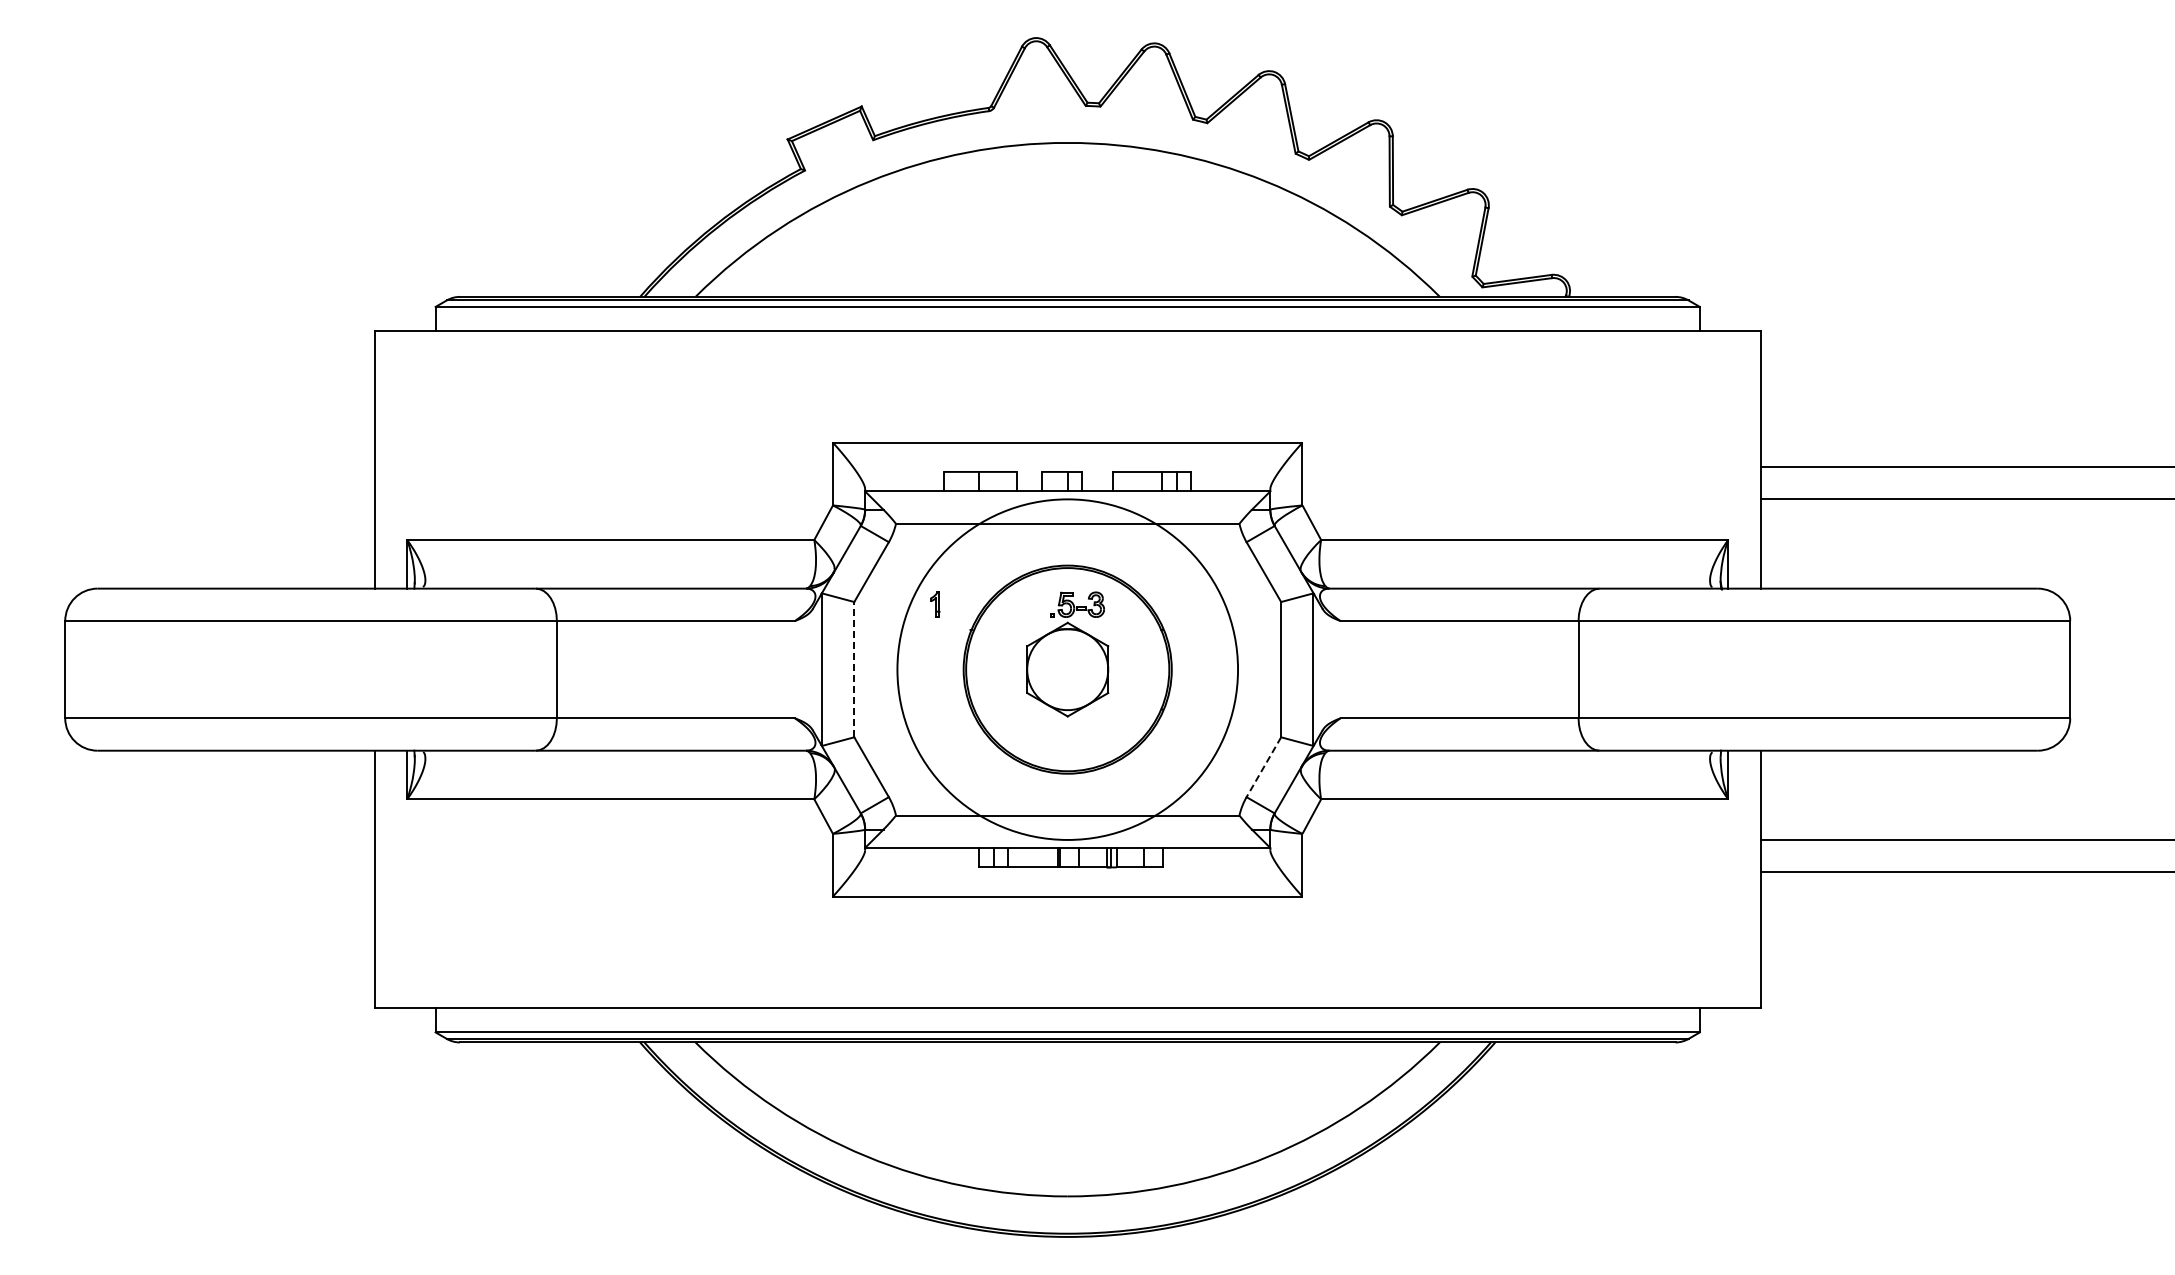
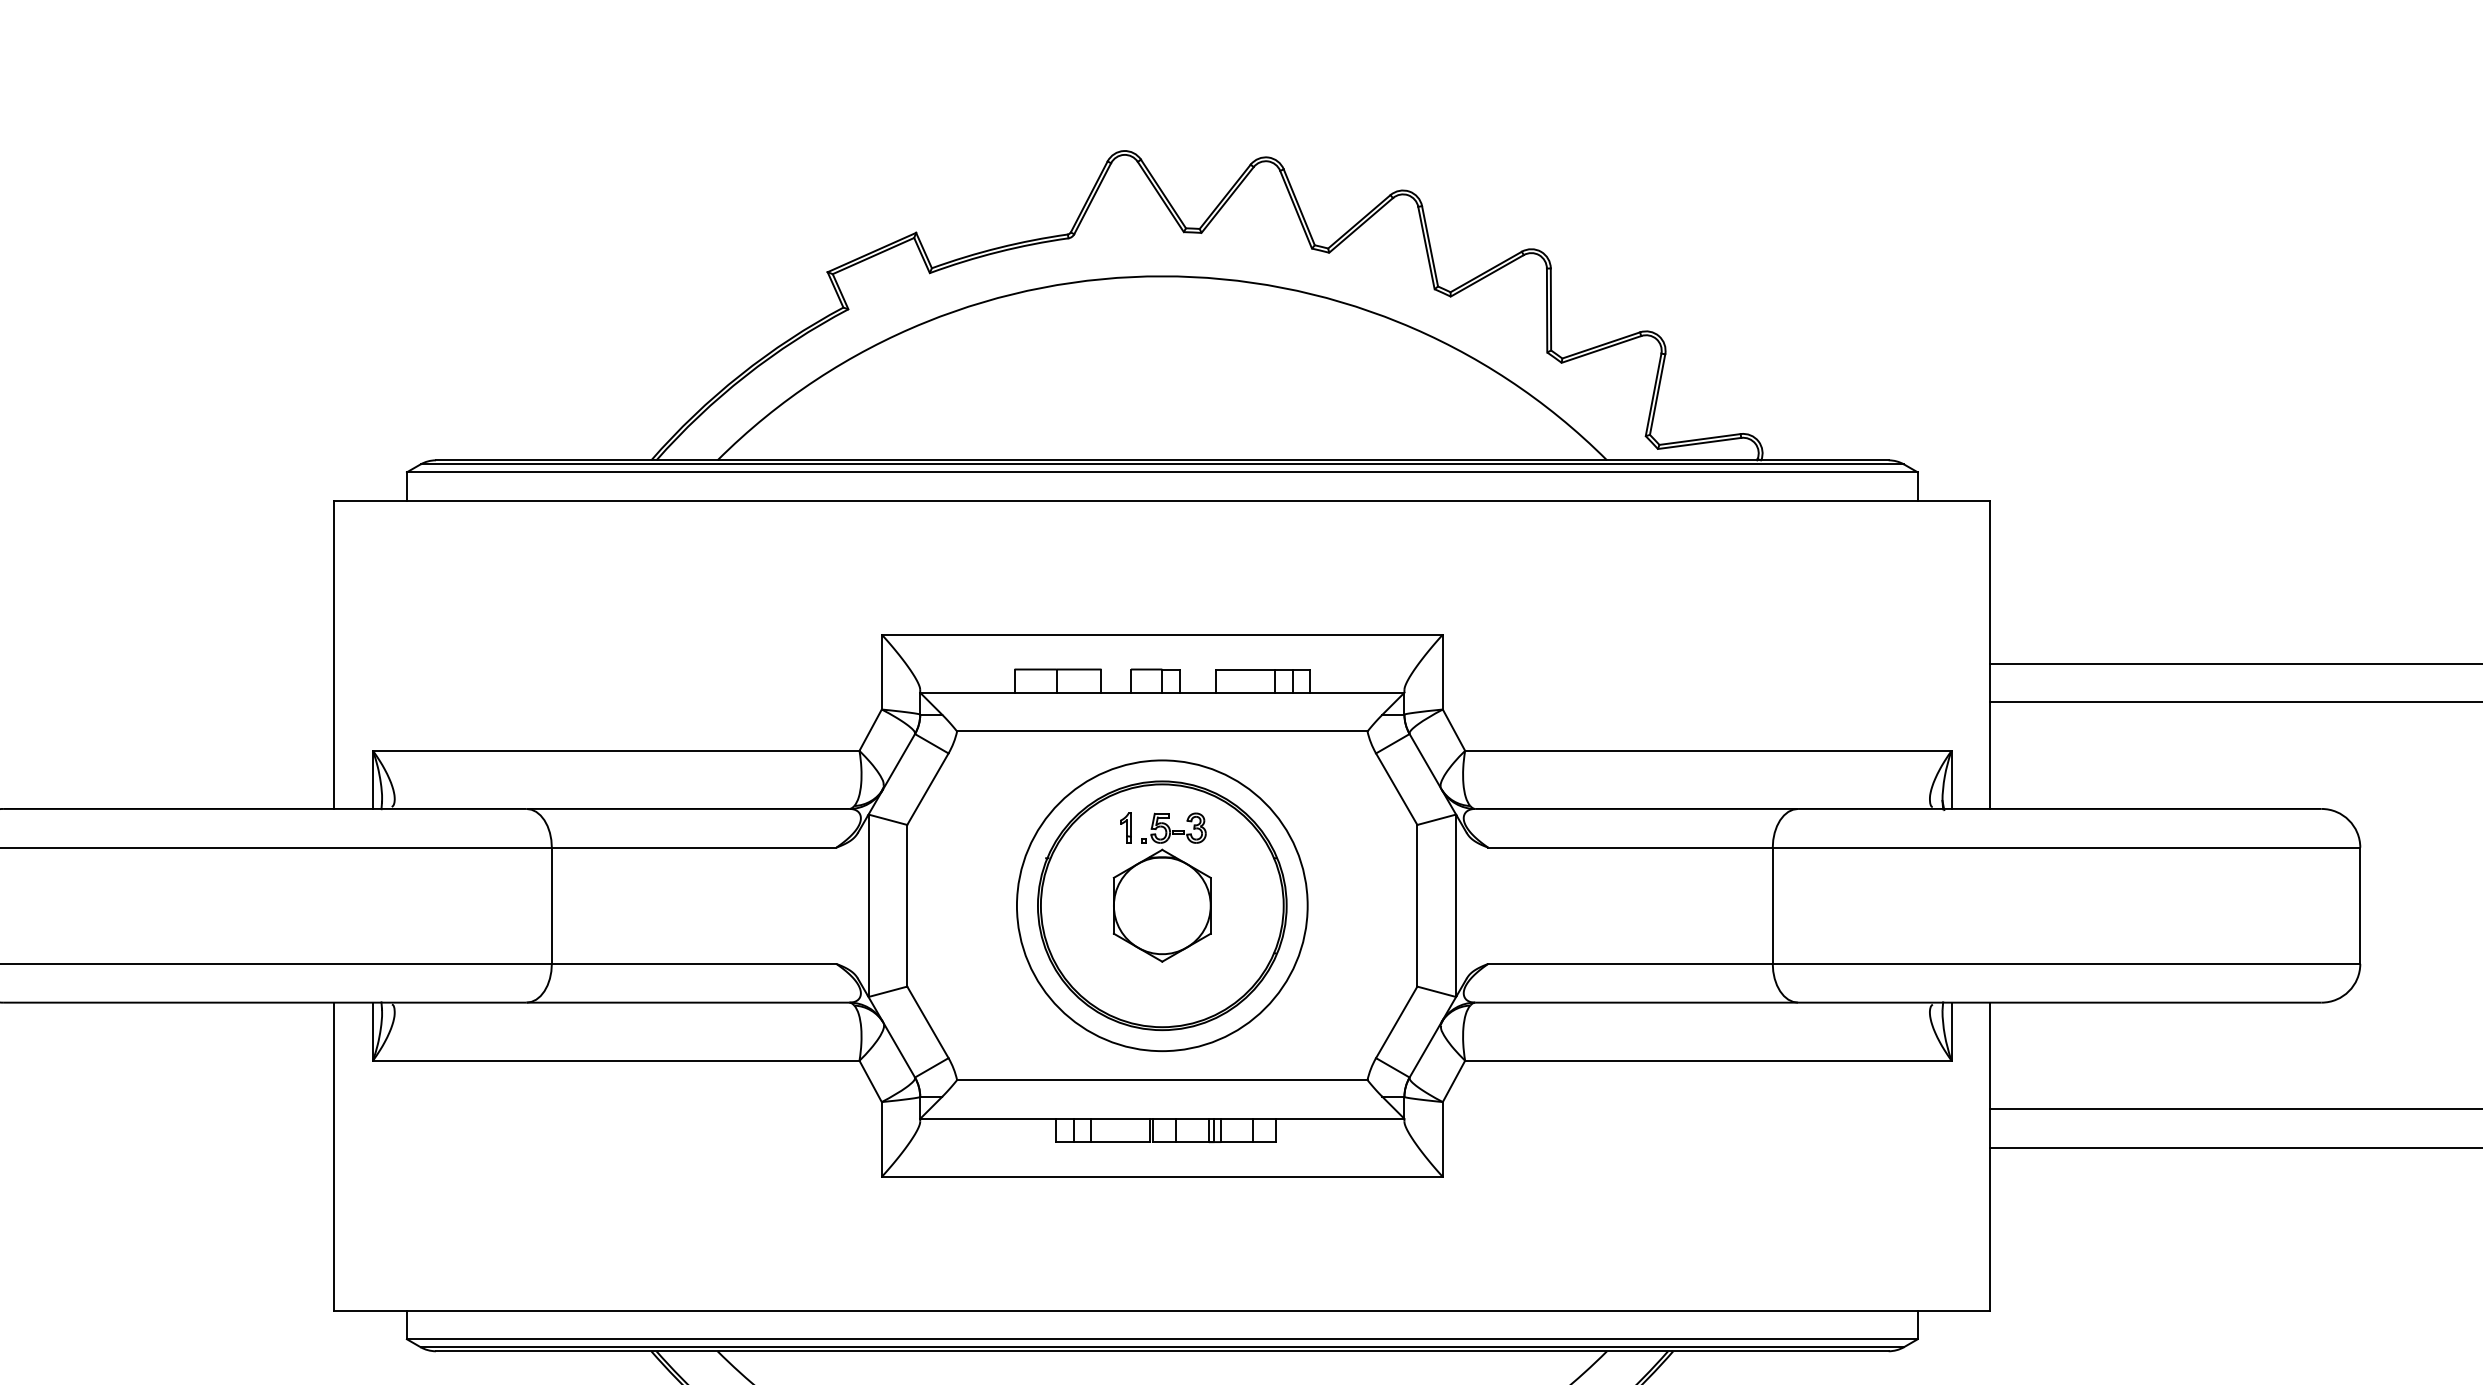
part: (935, 604) -> (1126, 827), moved
line: (854, 669) -> (907, 905), dashed -> solid
circle: (1067, 669) -> (1162, 905), size x0.71
line: (1263, 767) -> (1396, 1022), dashed -> solid

